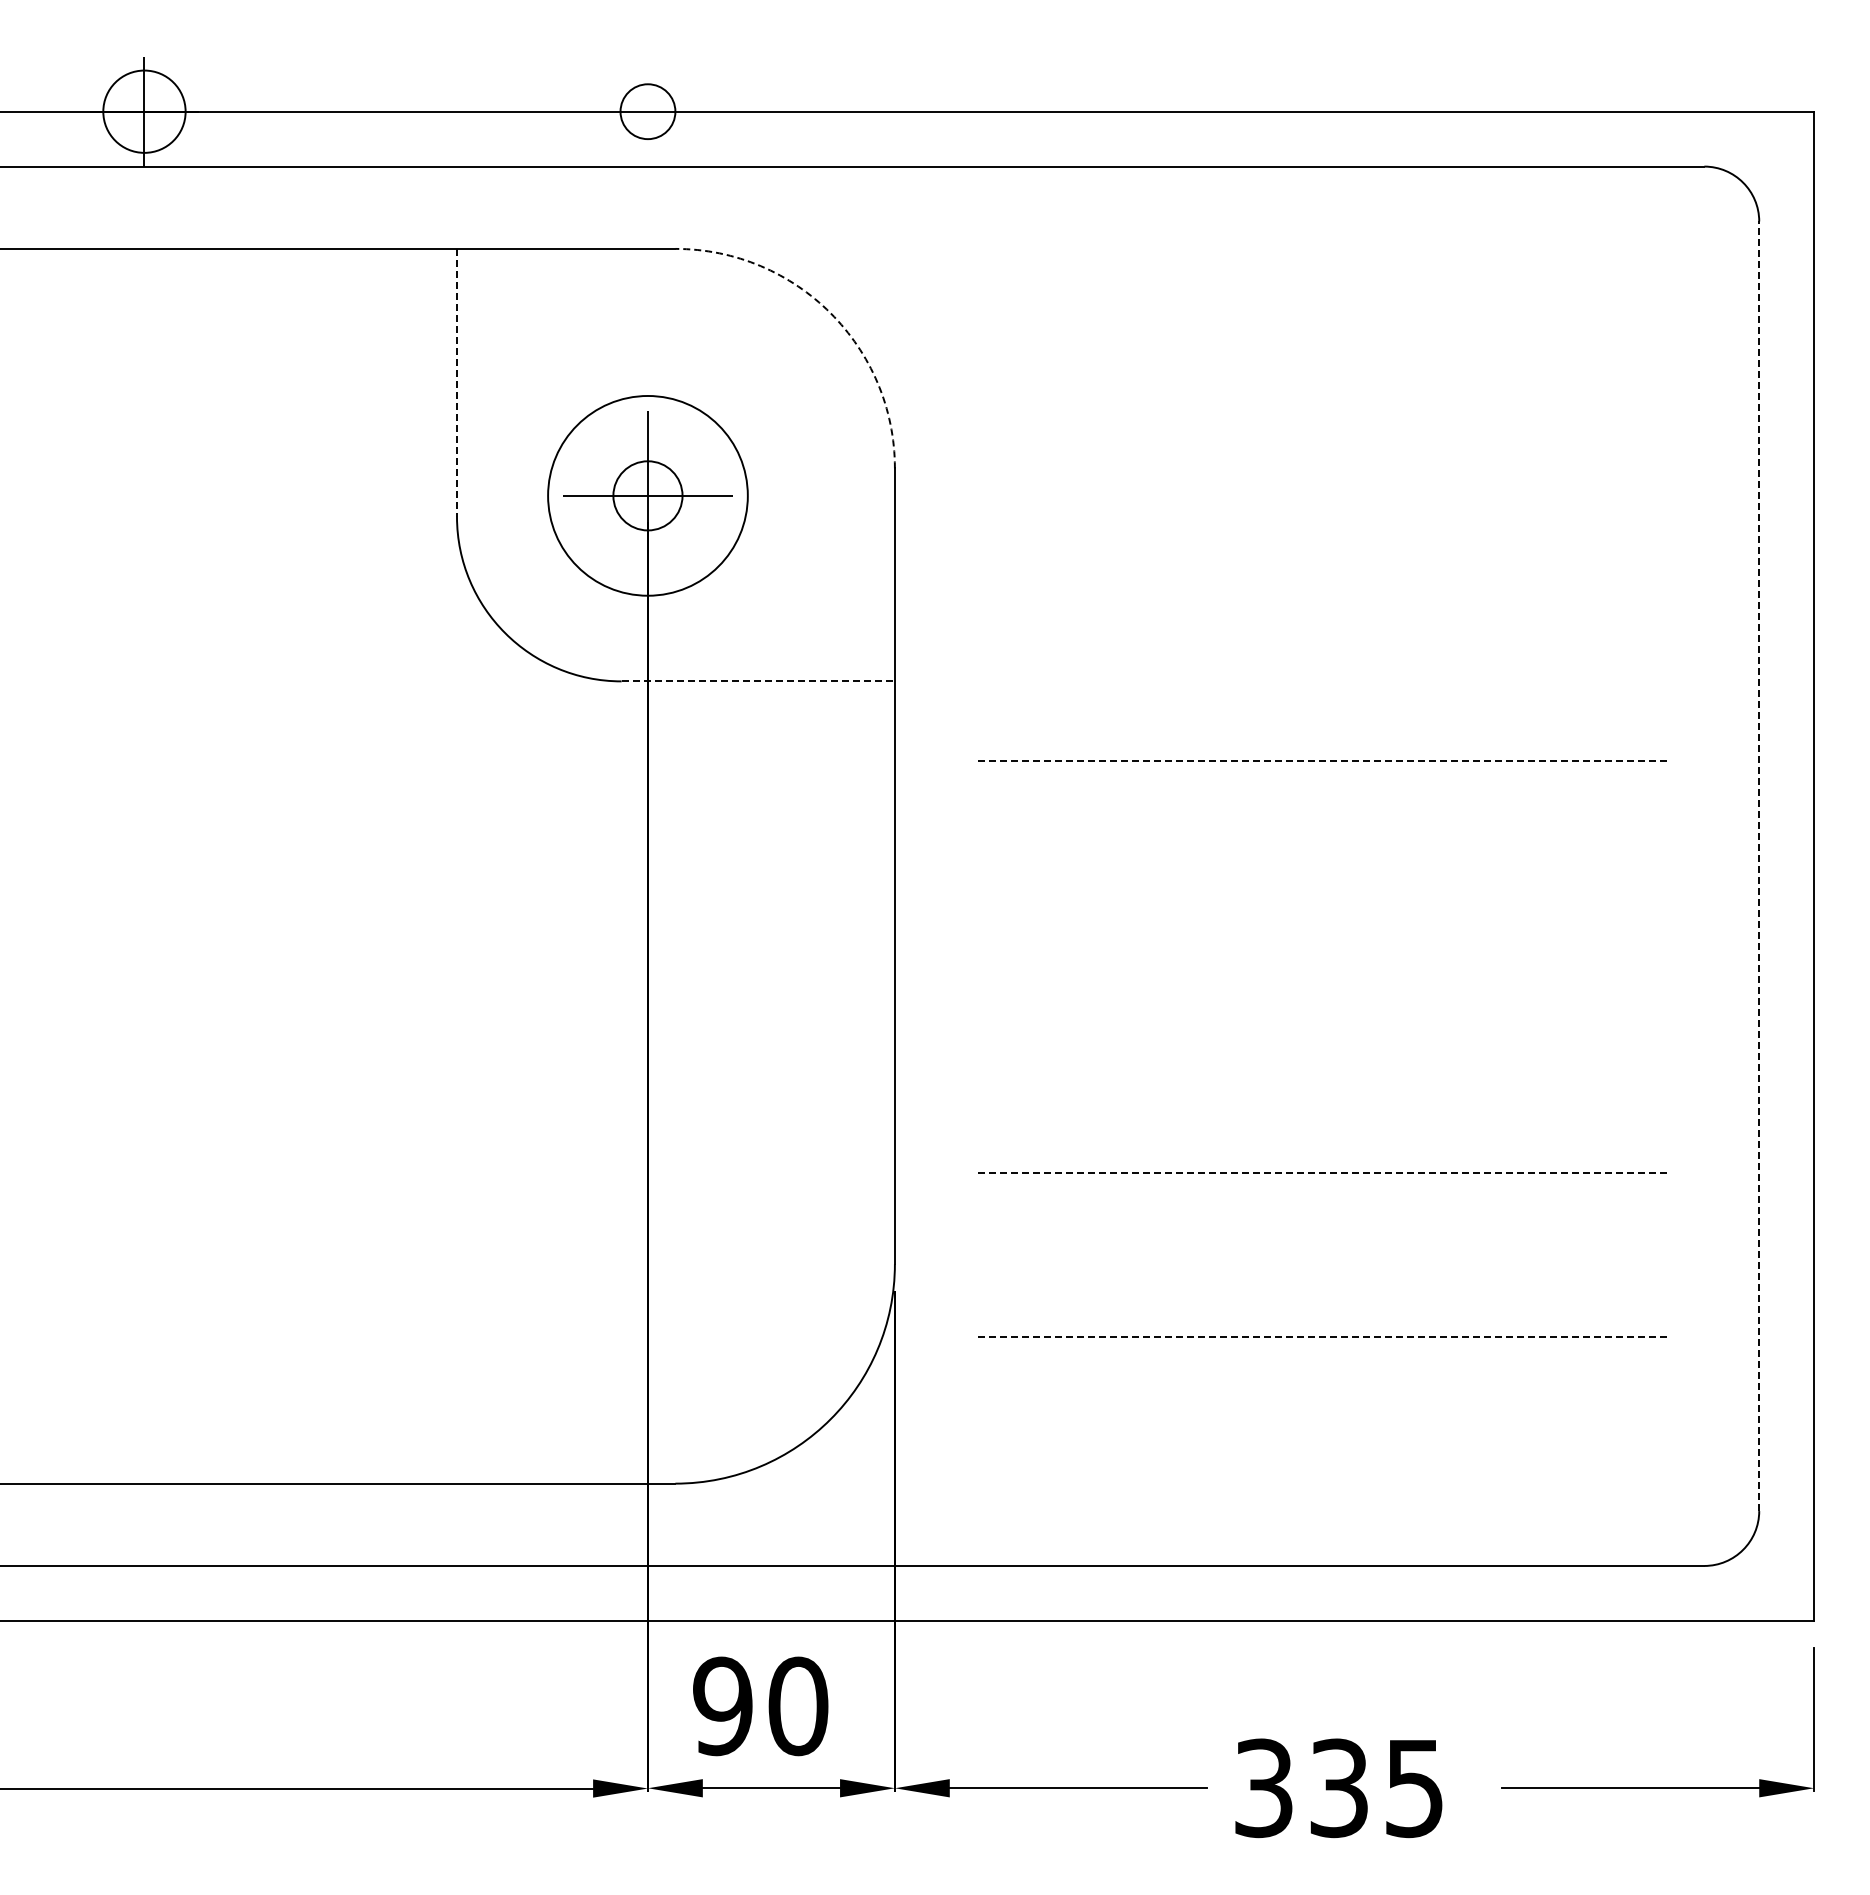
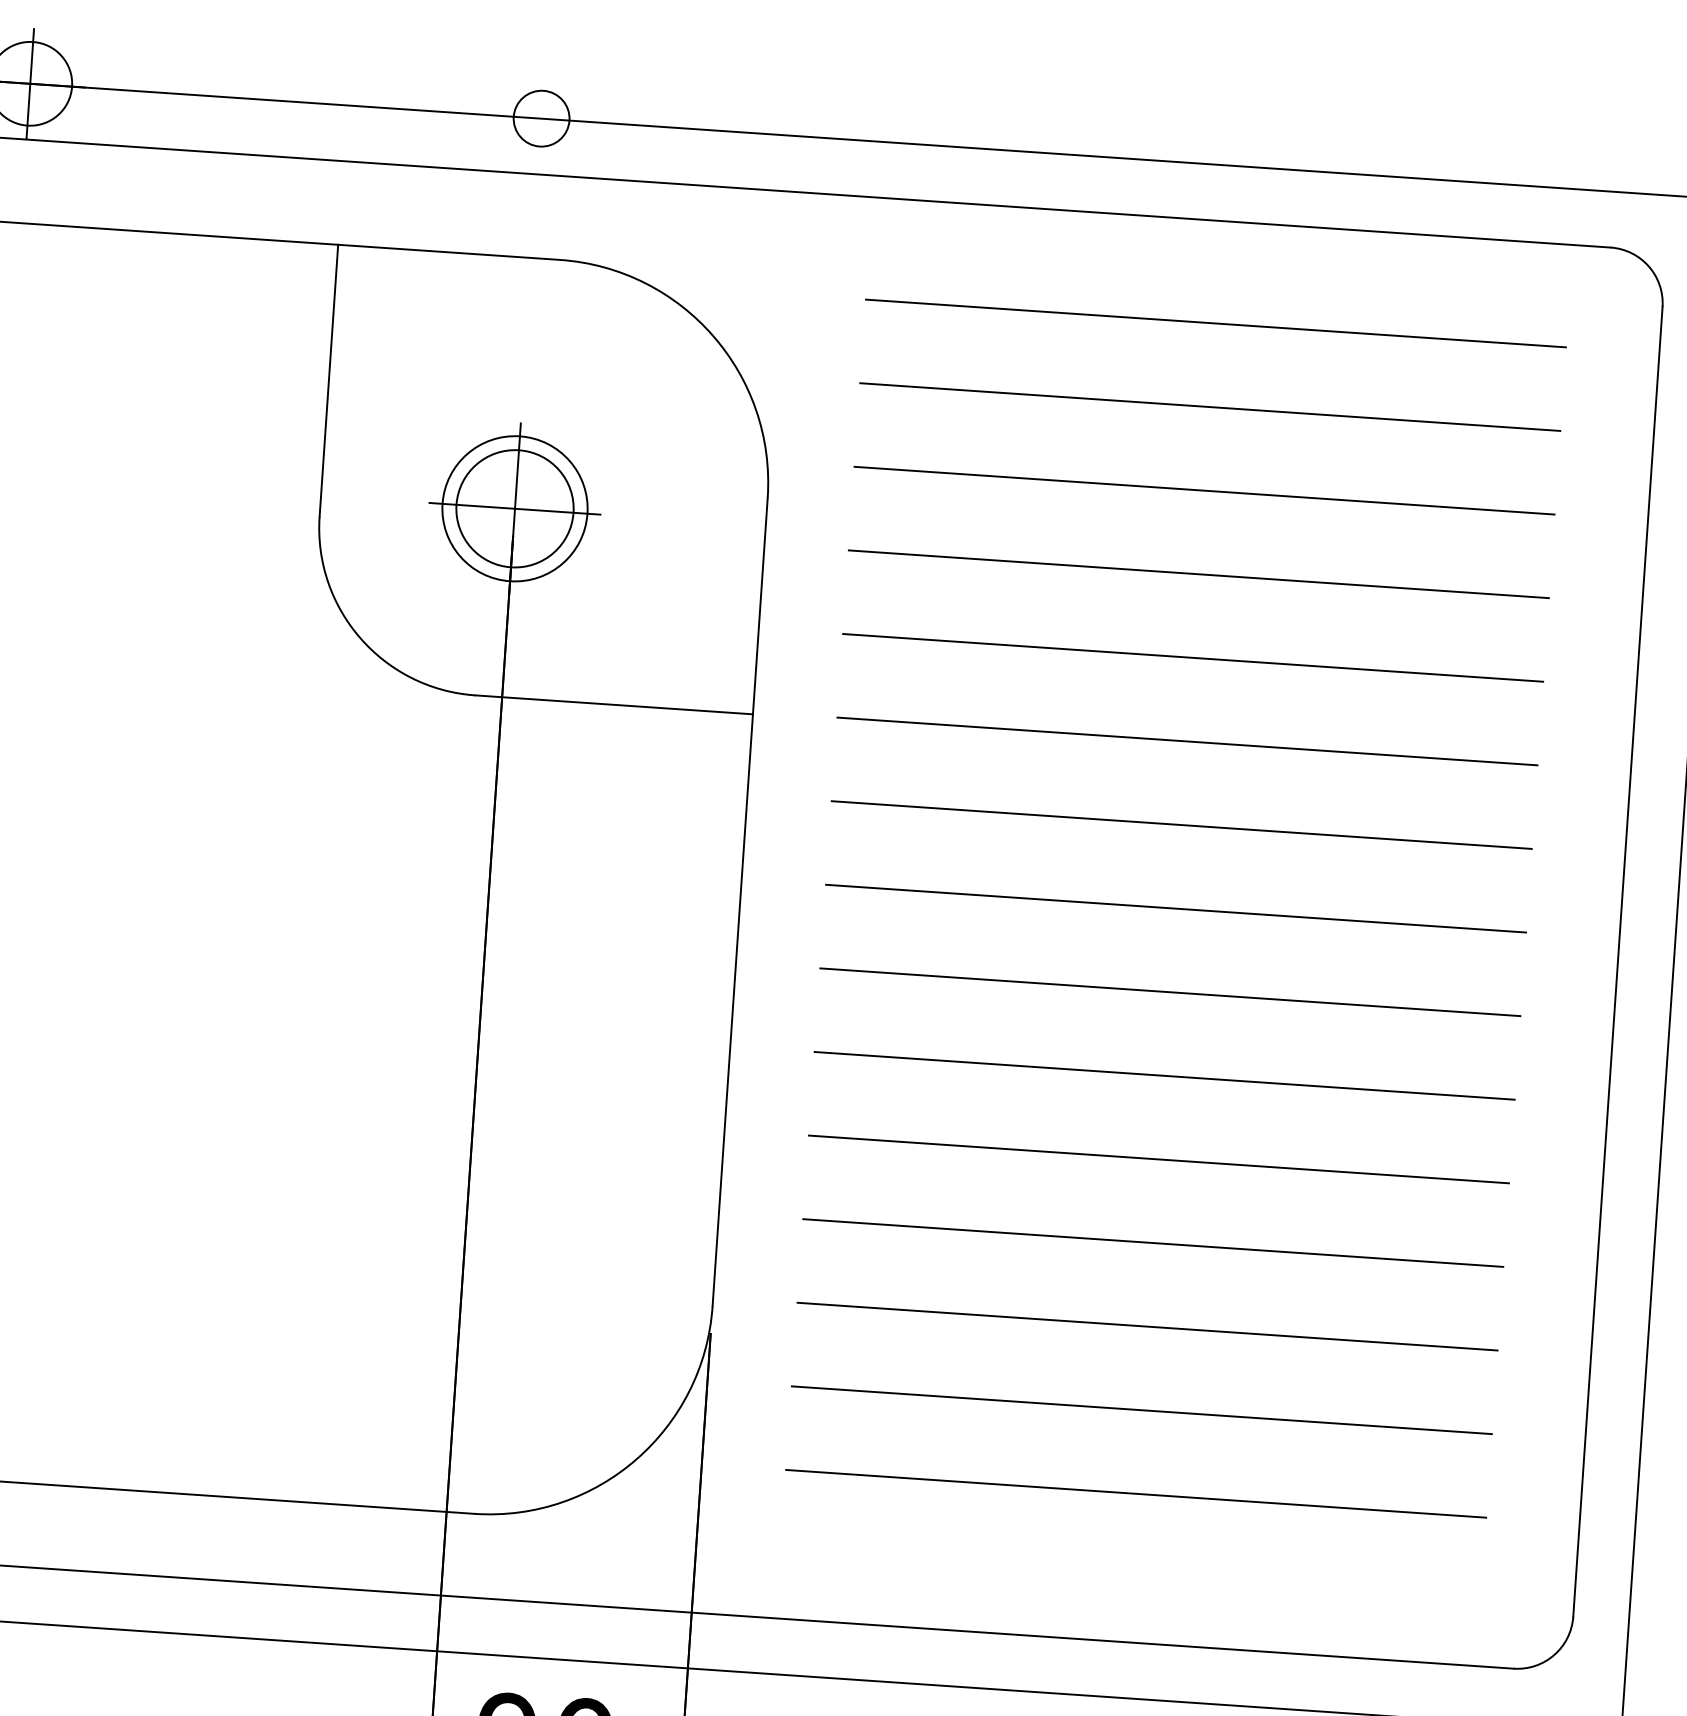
line: (1322, 267) -> (1215, 323), added
arc: (830, 313) -> (713, 336), dashed -> solid
line: (1322, 349) -> (1210, 406), added
line: (457, 382) -> (329, 380), dashed -> solid
line: (1322, 431) -> (1204, 490), added
circle: (647, 495) -> (514, 508), size x0.71
circle: (647, 495) -> (514, 508), size x1.67
line: (1322, 514) -> (1198, 574), added
line: (1322, 596) -> (1193, 657), added
line: (1322, 678) -> (1187, 740), added
line: (758, 681) -> (614, 704), dashed -> solid
line: (1322, 761) -> (1181, 825), dashed -> solid
line: (1322, 843) -> (1175, 908), added
line: (1759, 866) -> (1618, 962), dashed -> solid
line: (1322, 925) -> (1170, 991), added
line: (1322, 1008) -> (1164, 1076), added
line: (1322, 1090) -> (1158, 1159), added
line: (1322, 1172) -> (1153, 1242), dashed -> solid
line: (1322, 1255) -> (1147, 1326), added
line: (1322, 1337) -> (1141, 1410), dashed -> solid
line: (1322, 1419) -> (1136, 1493), added

